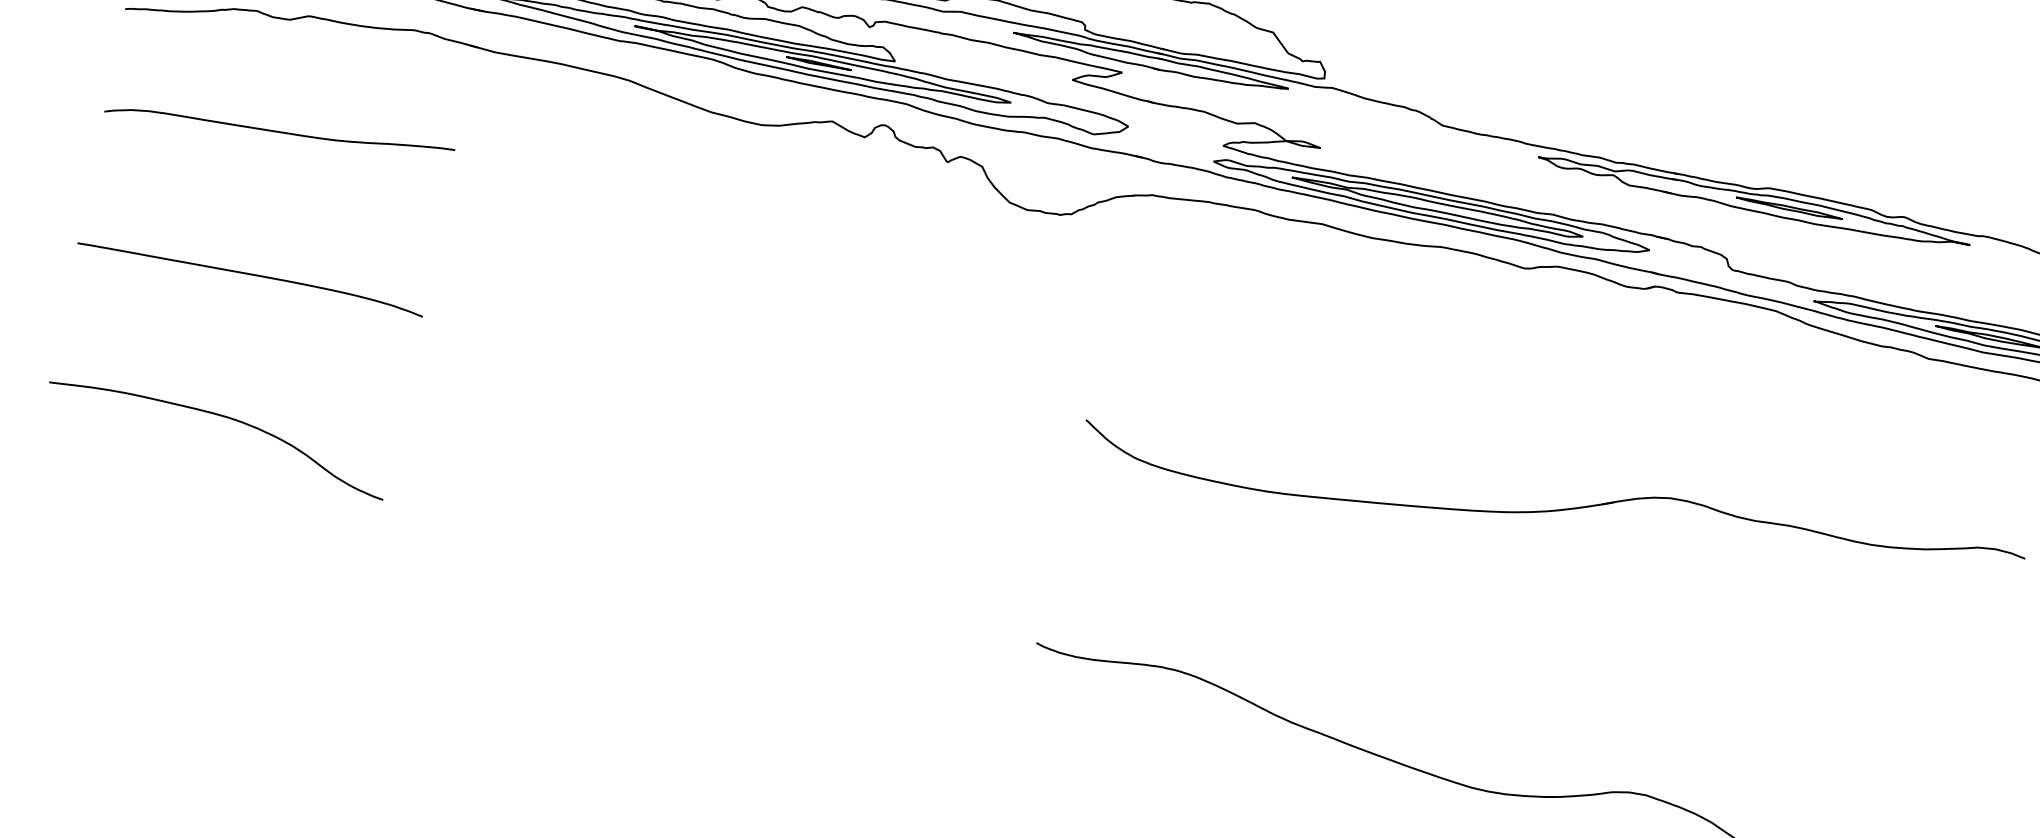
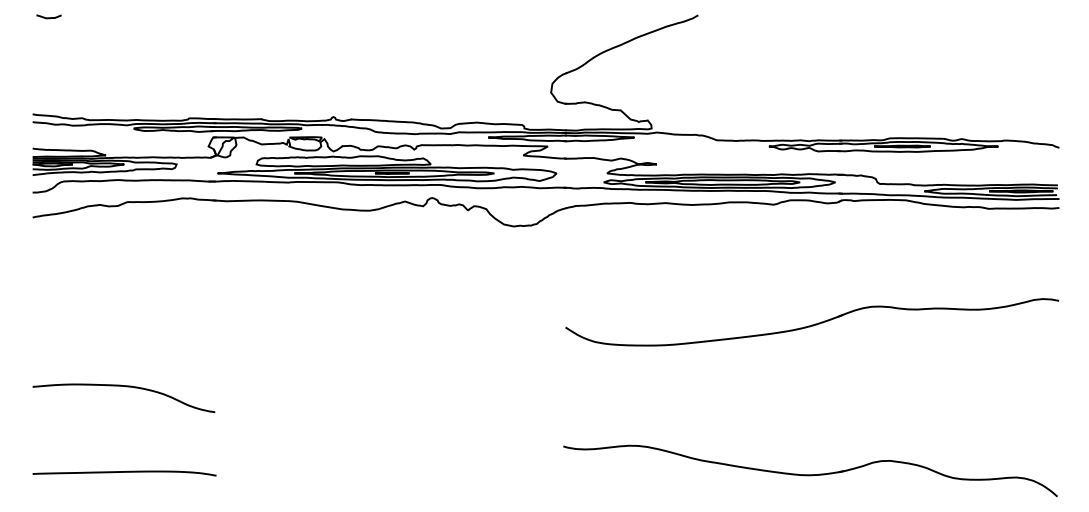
curve: (278, 130) -> (123, 263), removed
curve: (250, 275) -> (124, 472), moved
curve: (225, 419) -> (126, 387), moved

